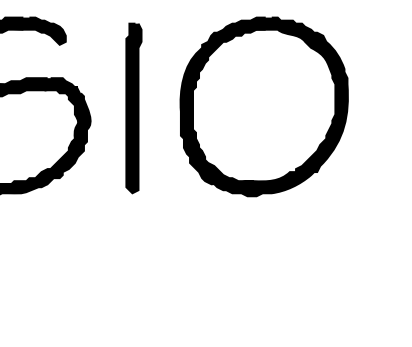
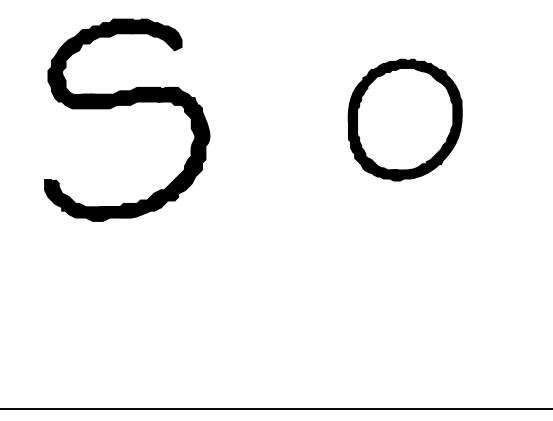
part: (264, 106) -> (405, 119), size x0.6
part: (133, 108) -> (257, 121), removed

